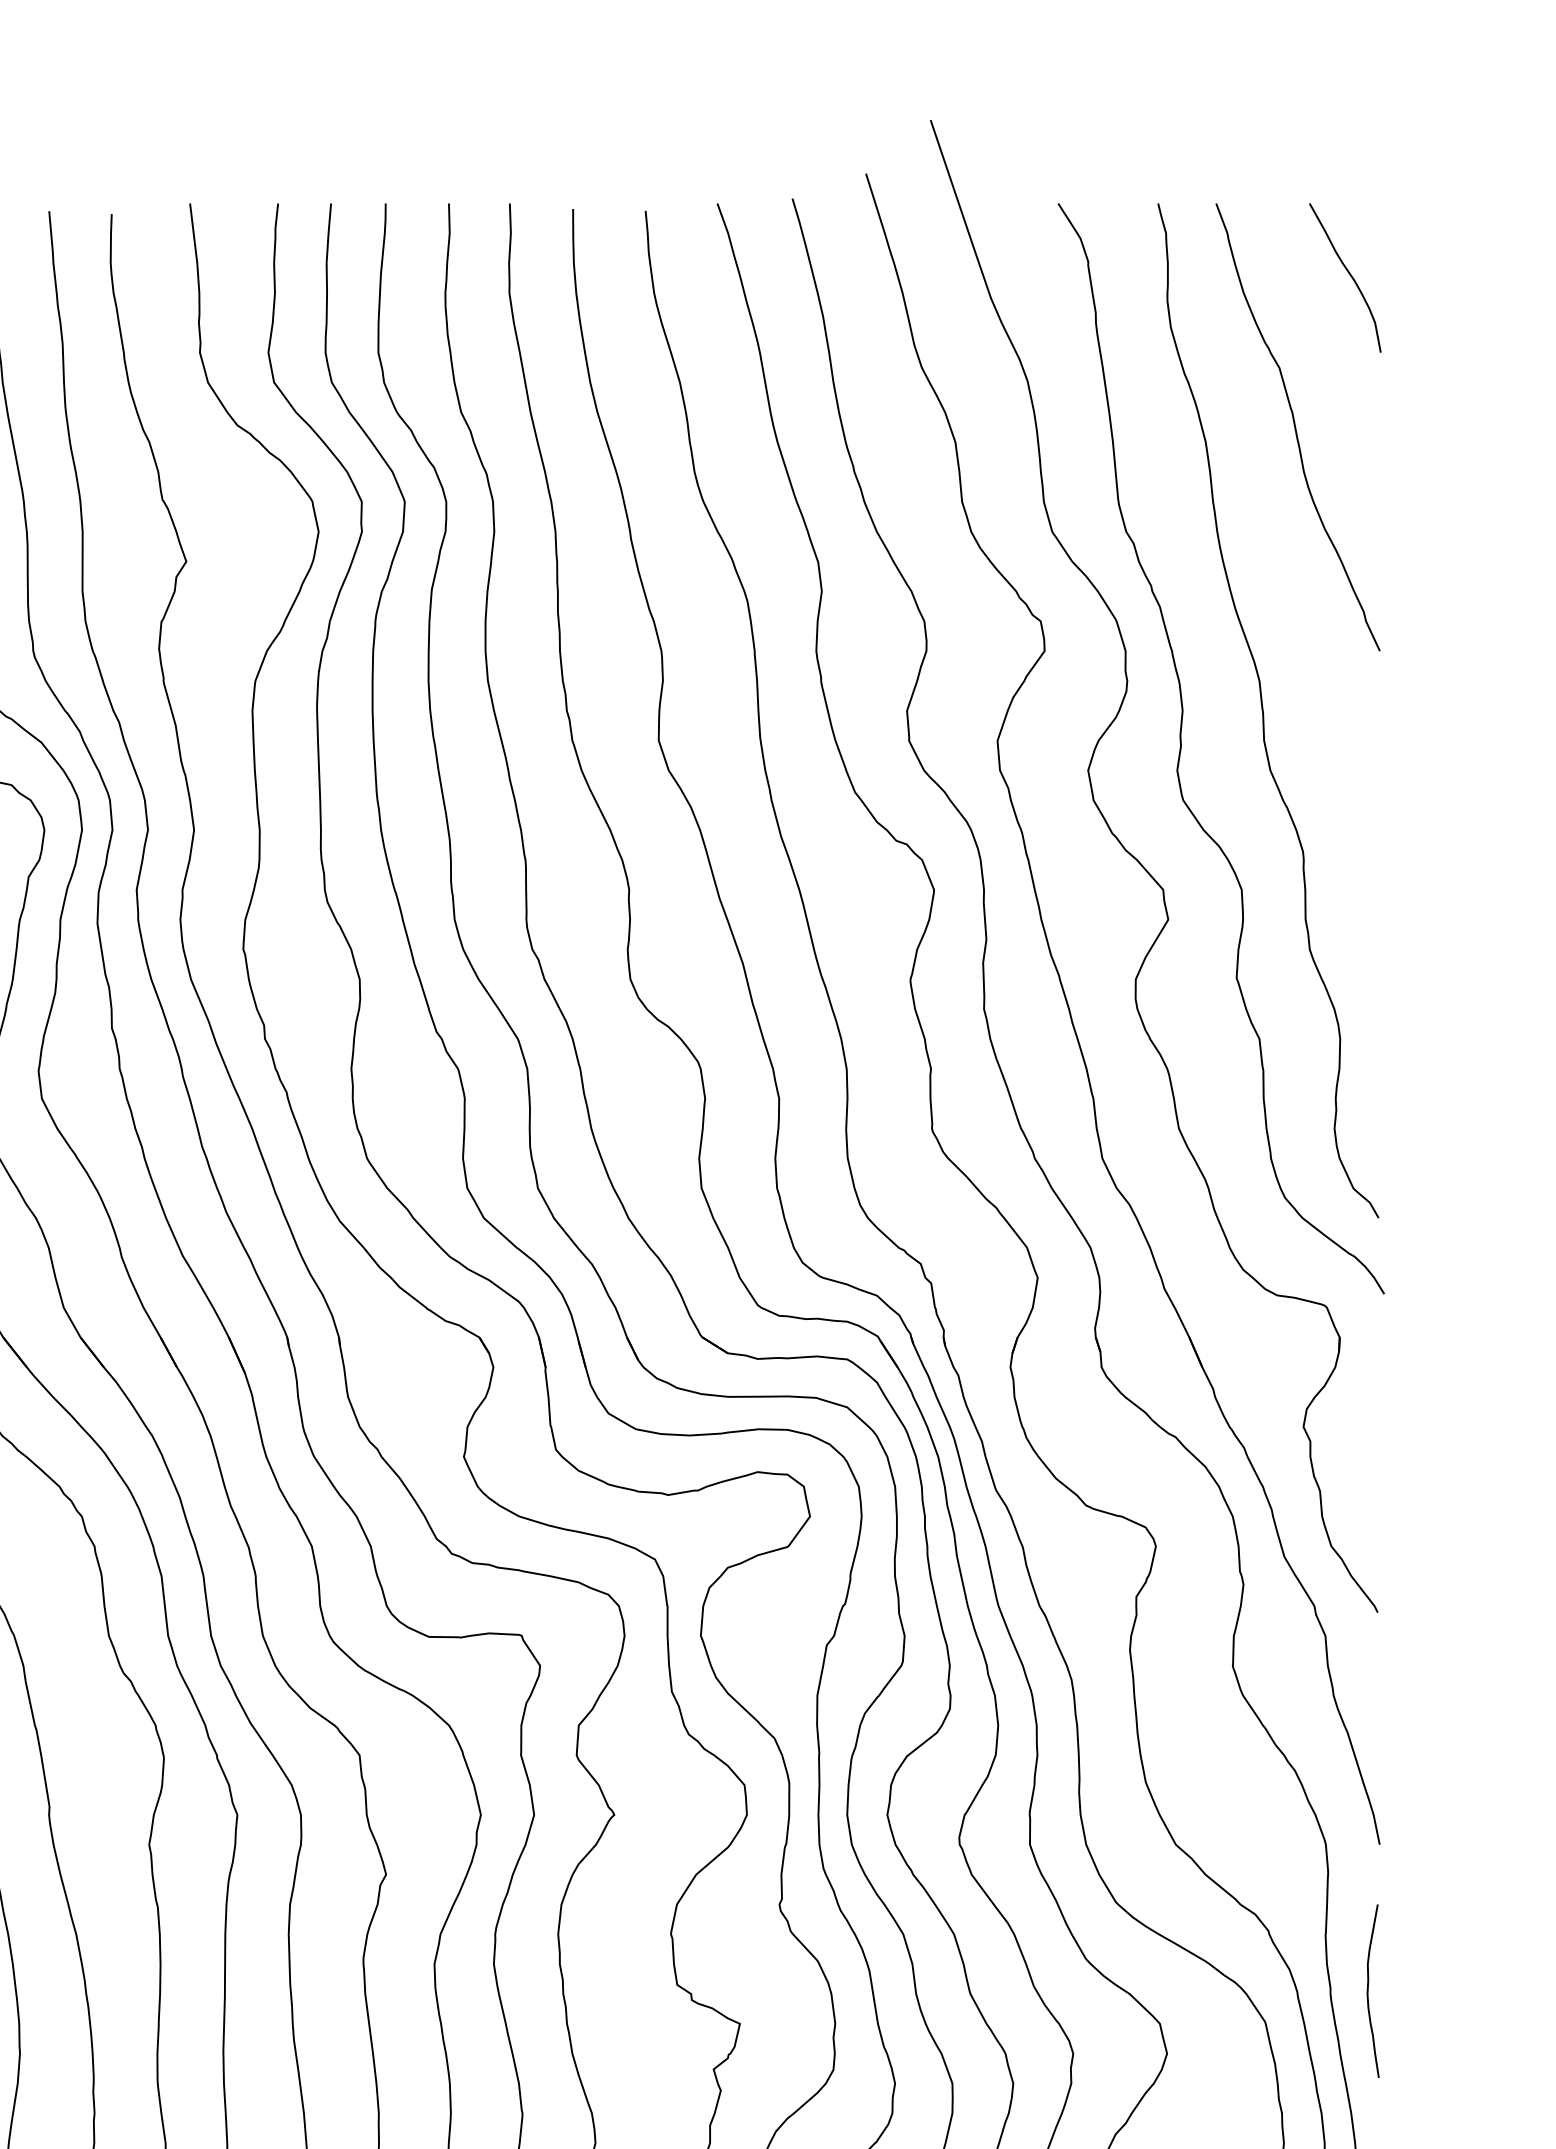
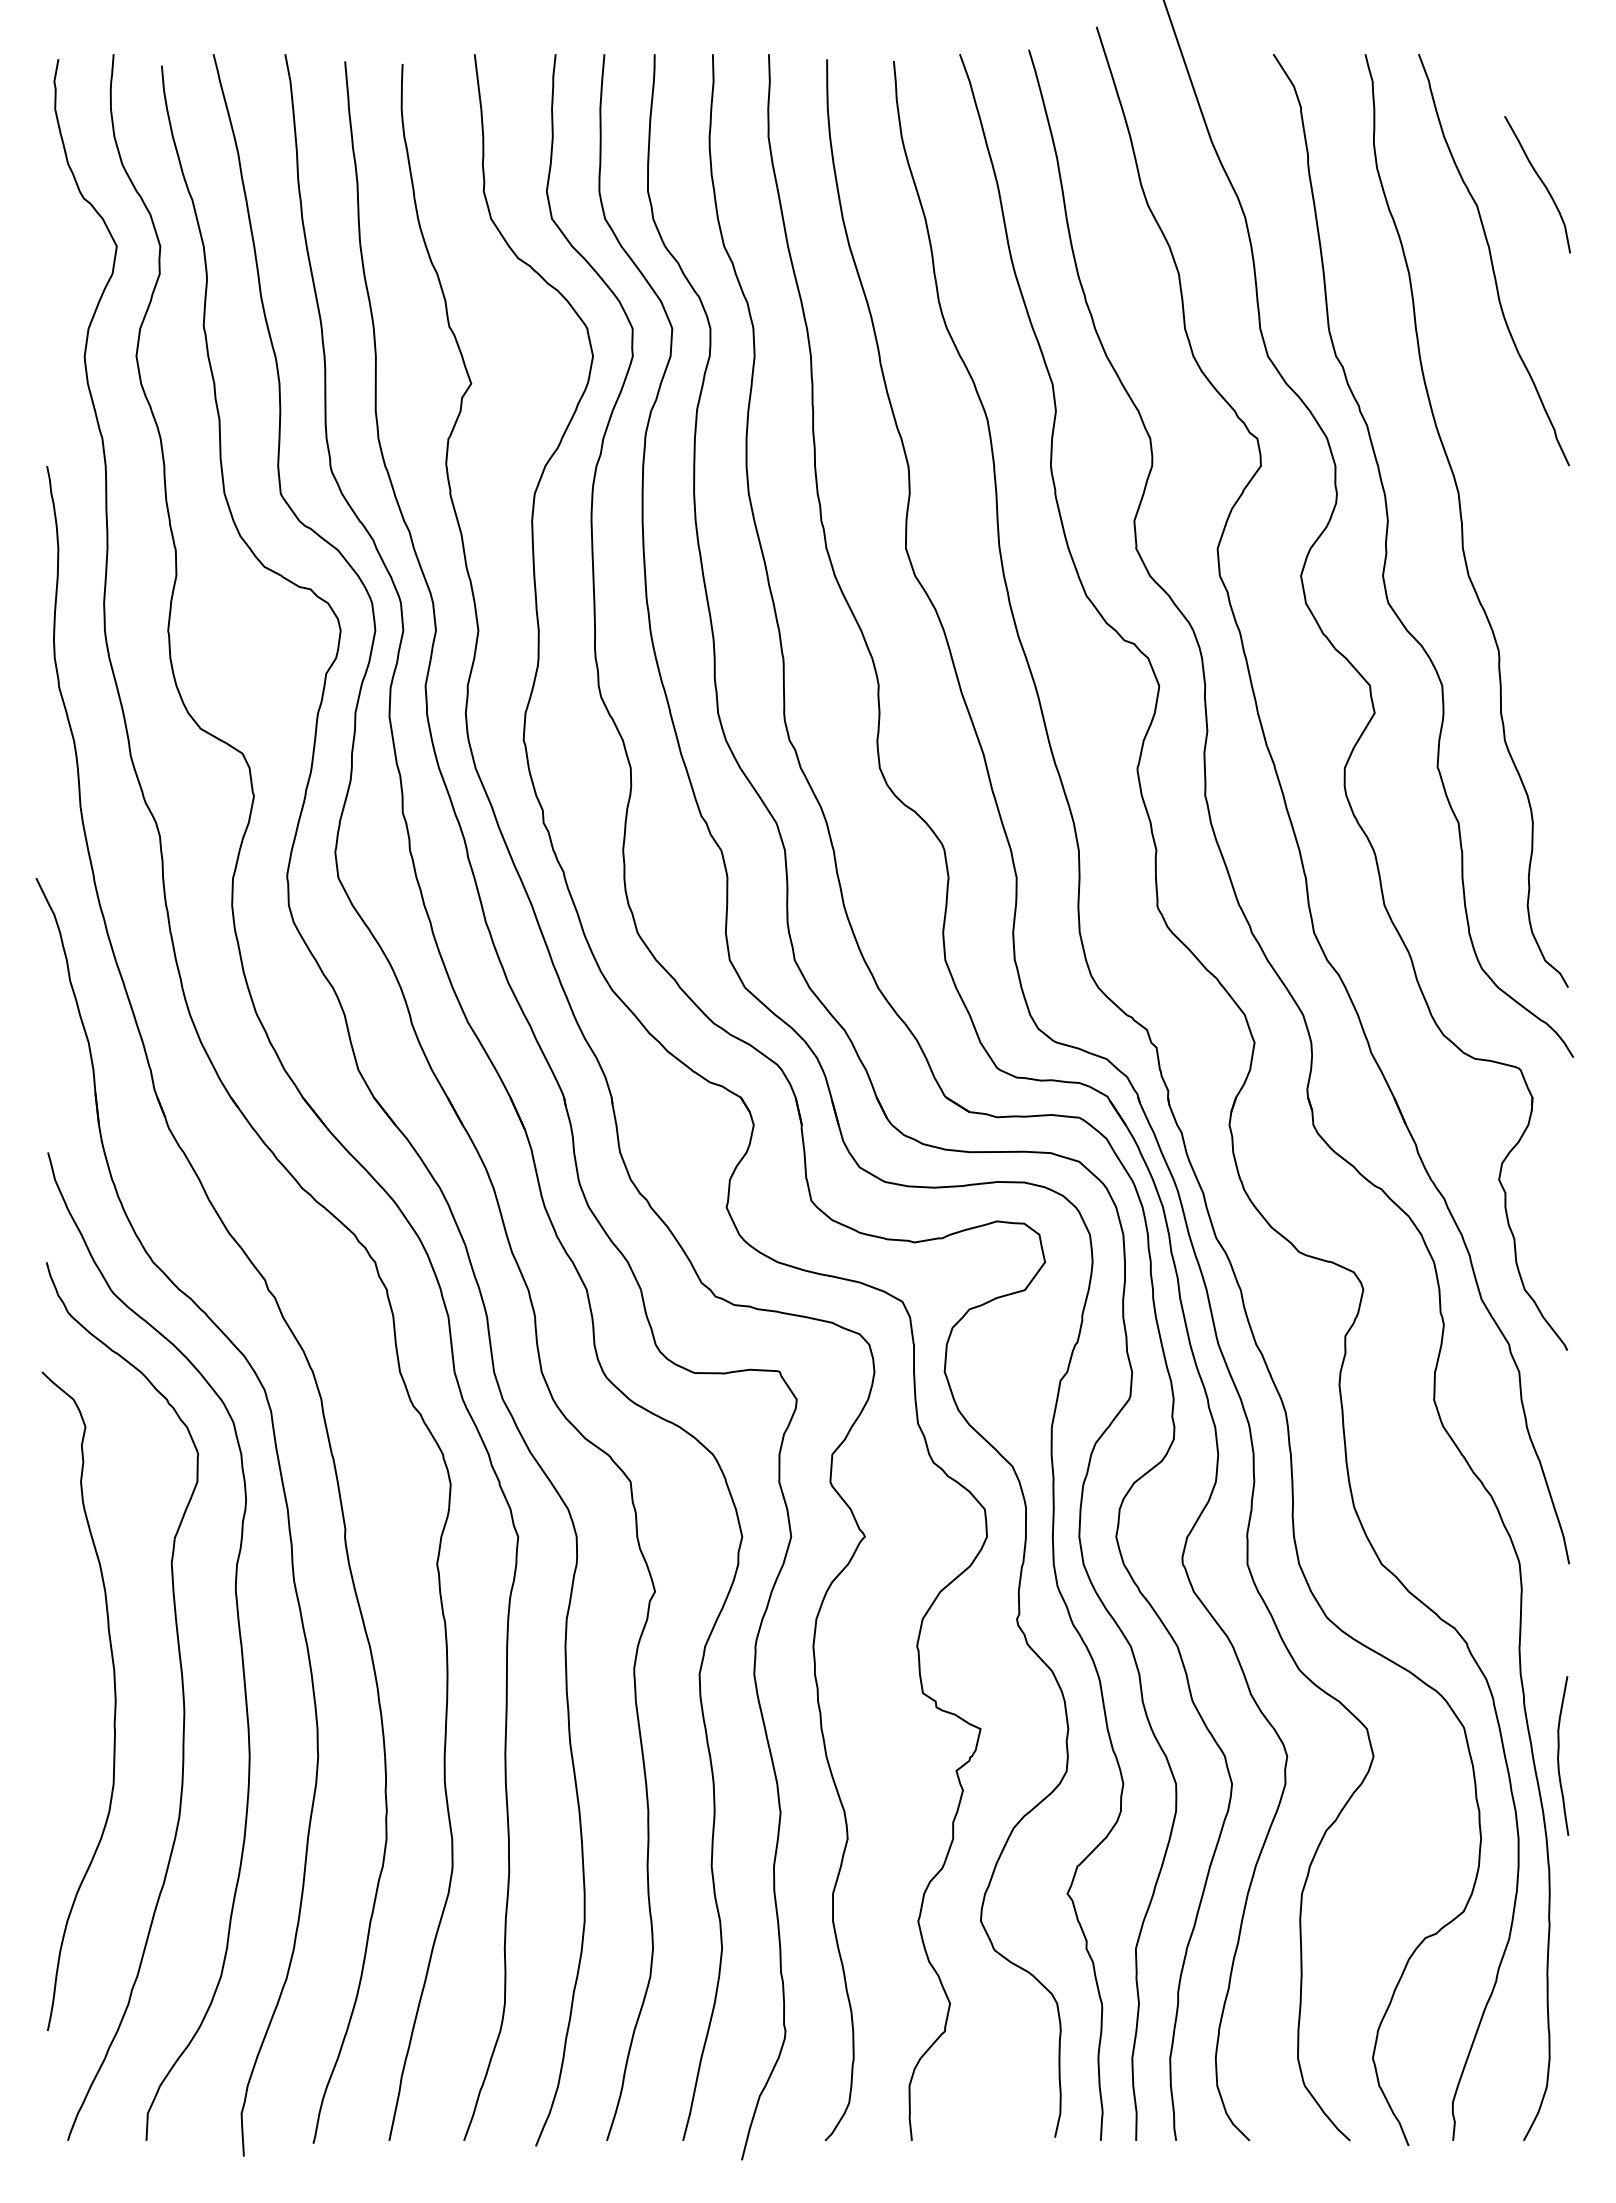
curve: (1349, 275) -> (1541, 182), moved
curve: (1369, 1990) -> (1559, 1755), moved

